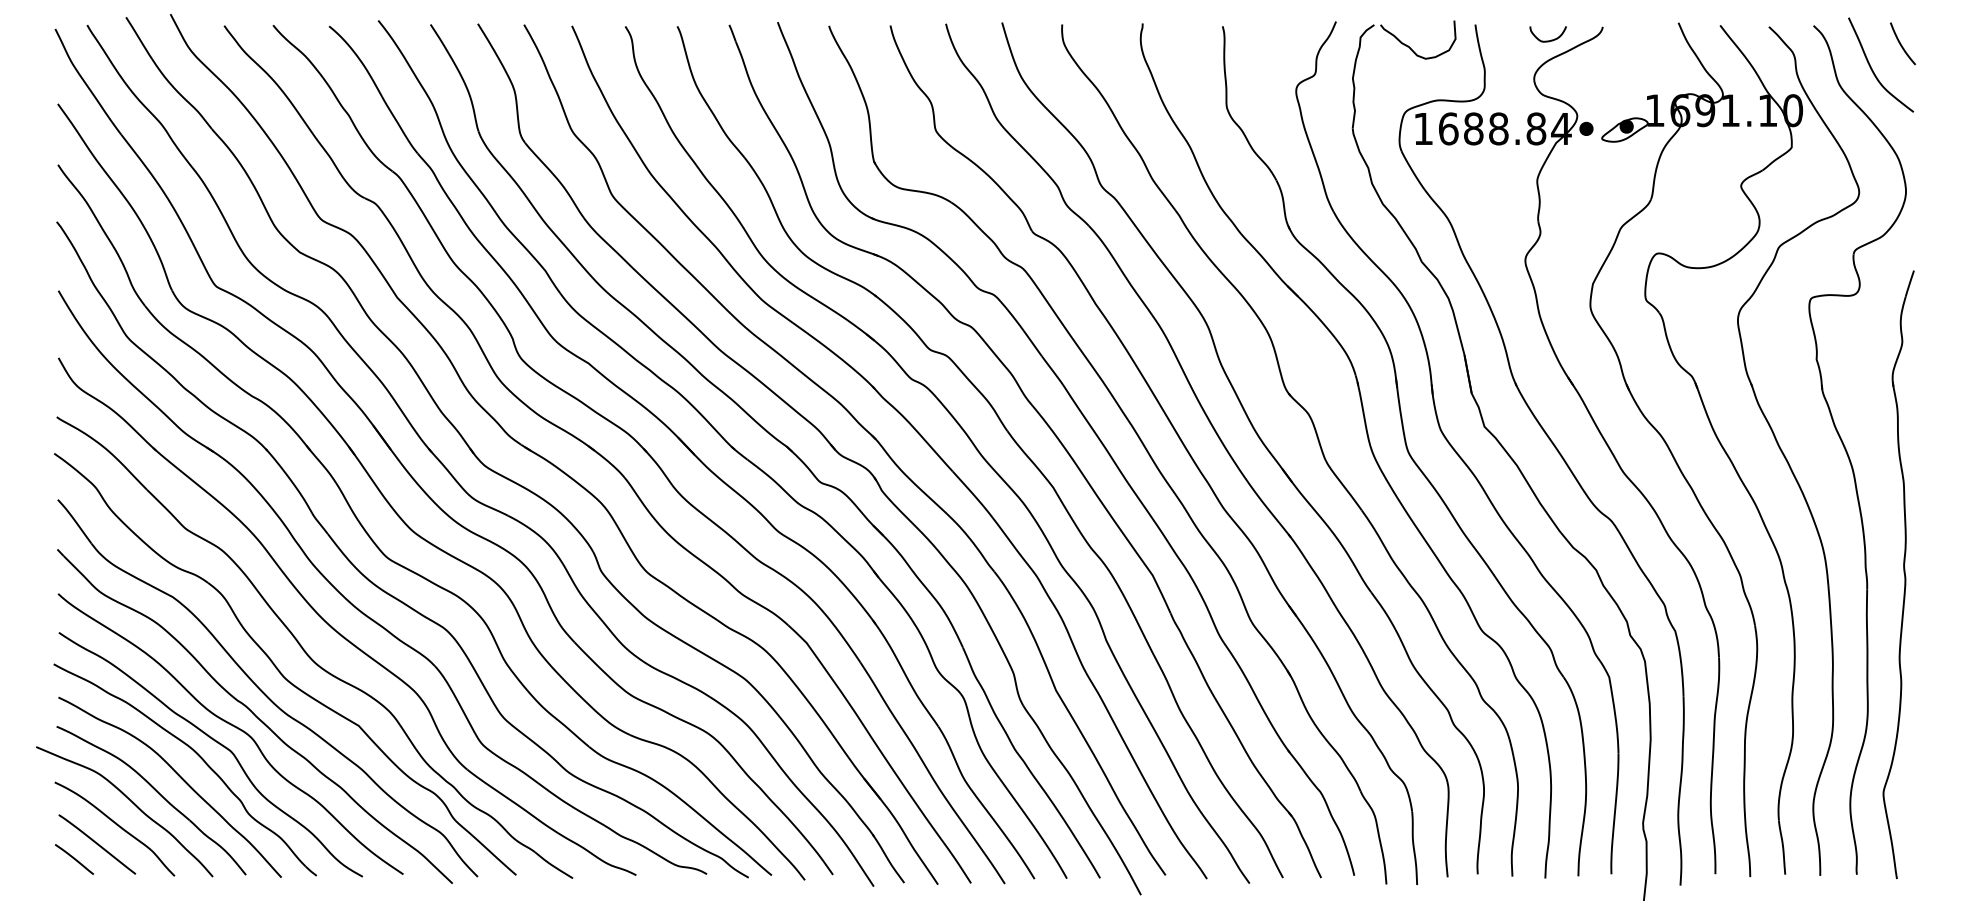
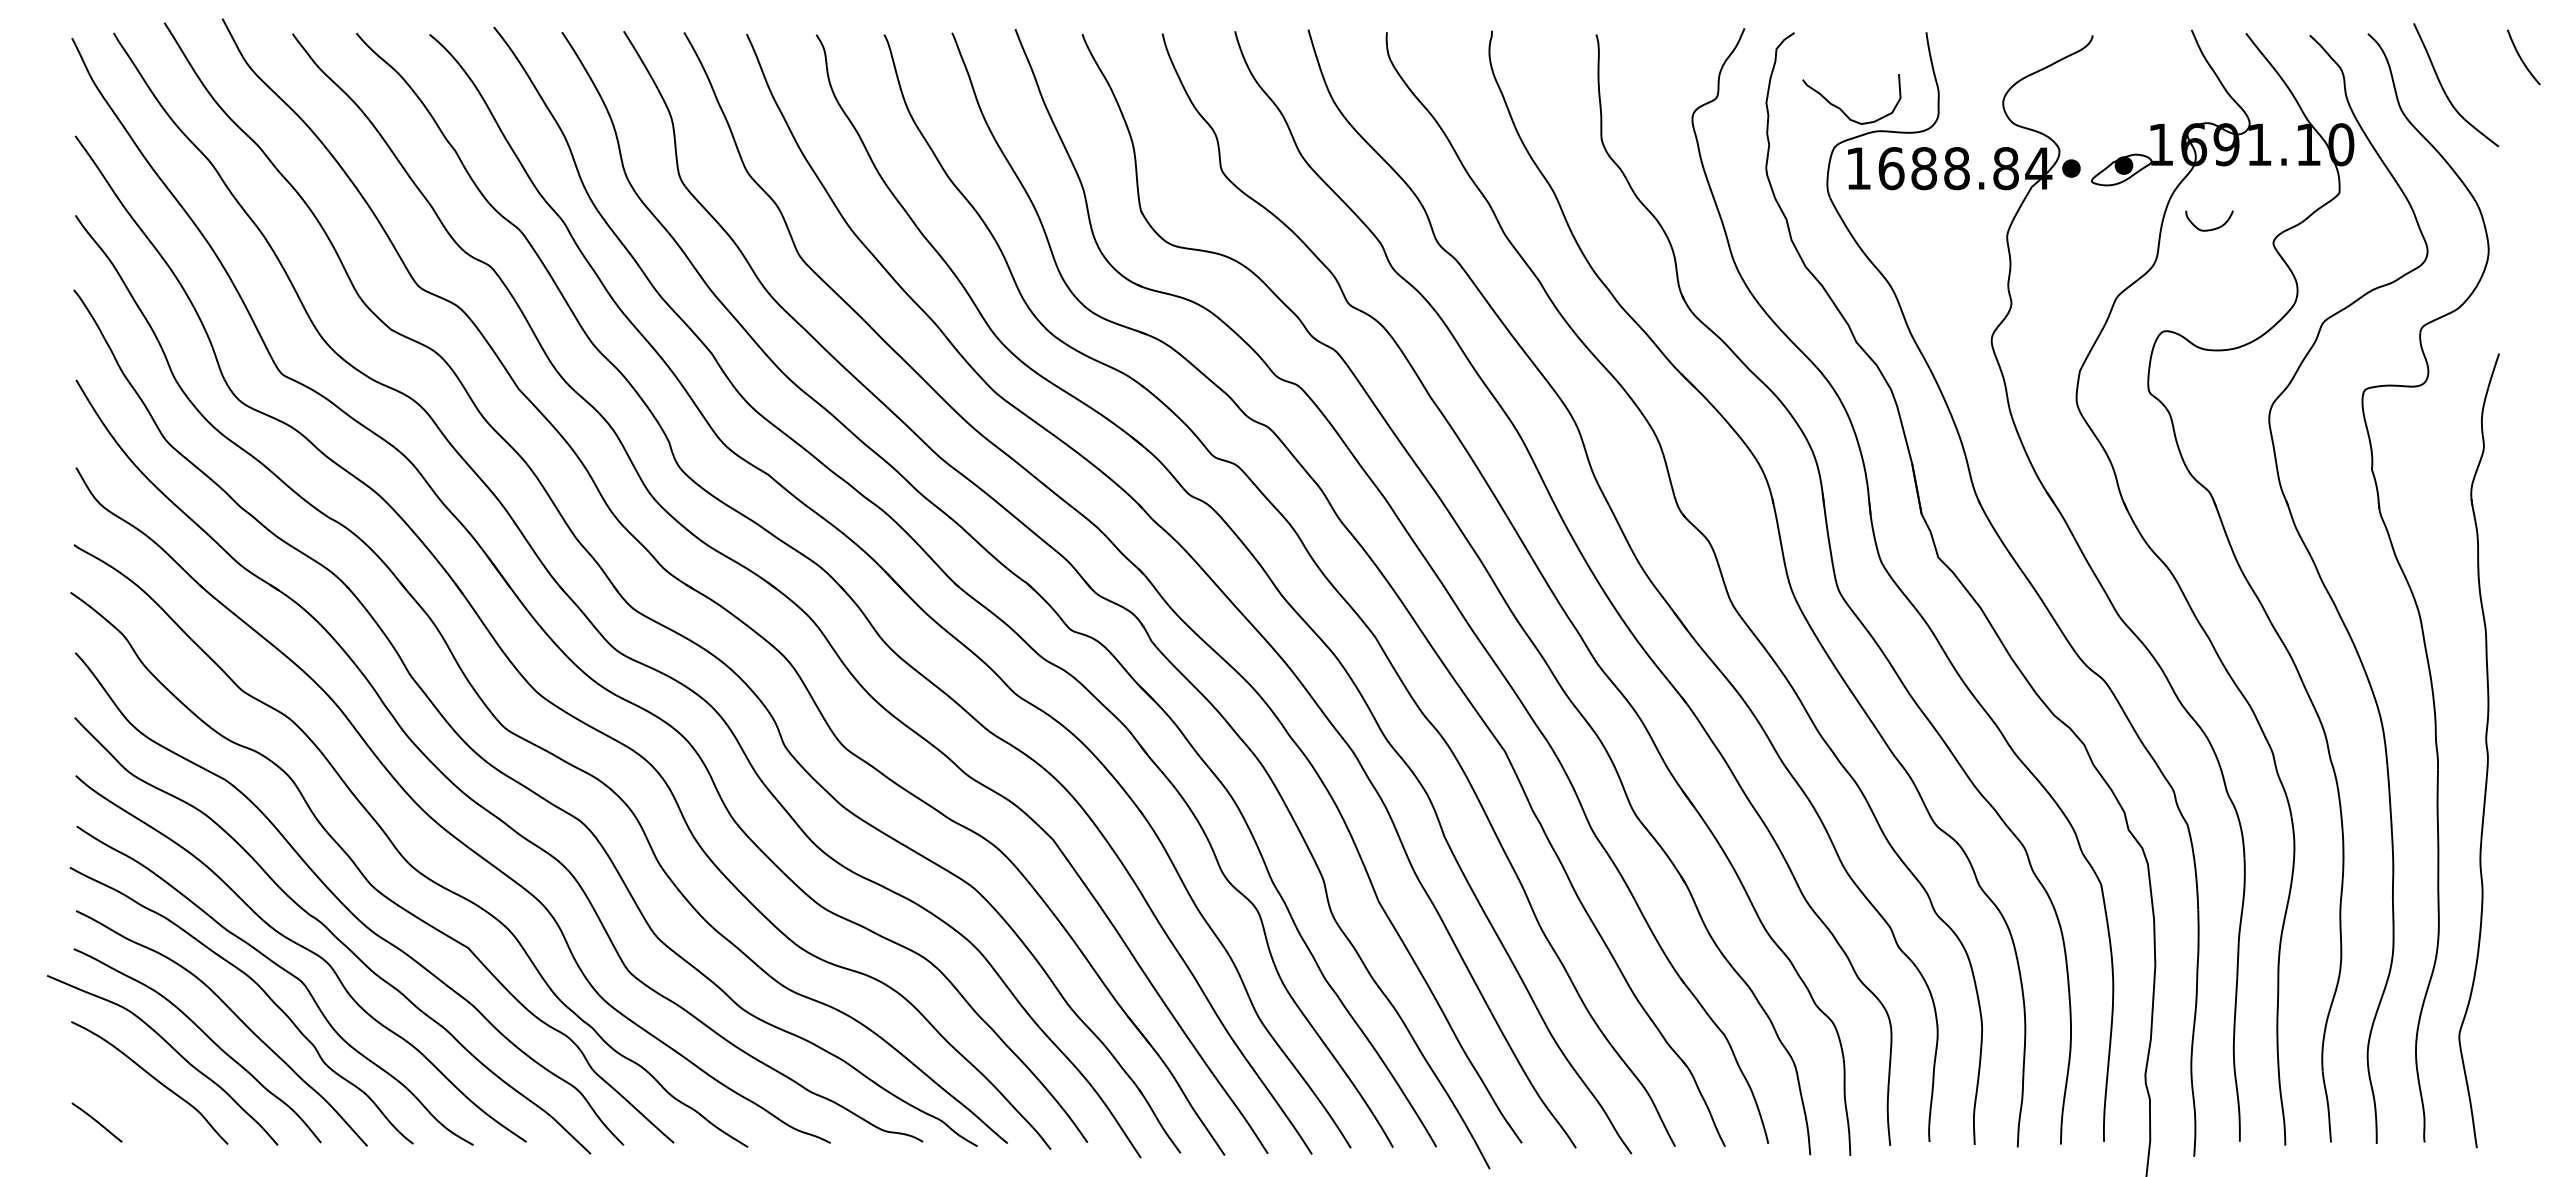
curve: (1550, 40) -> (2212, 228), moved
curve: (1901, 43) -> (2521, 57), moved
curve: (1410, 47) -> (1841, 109), moved
curve: (97, 844) -> (126, 1102), removed

